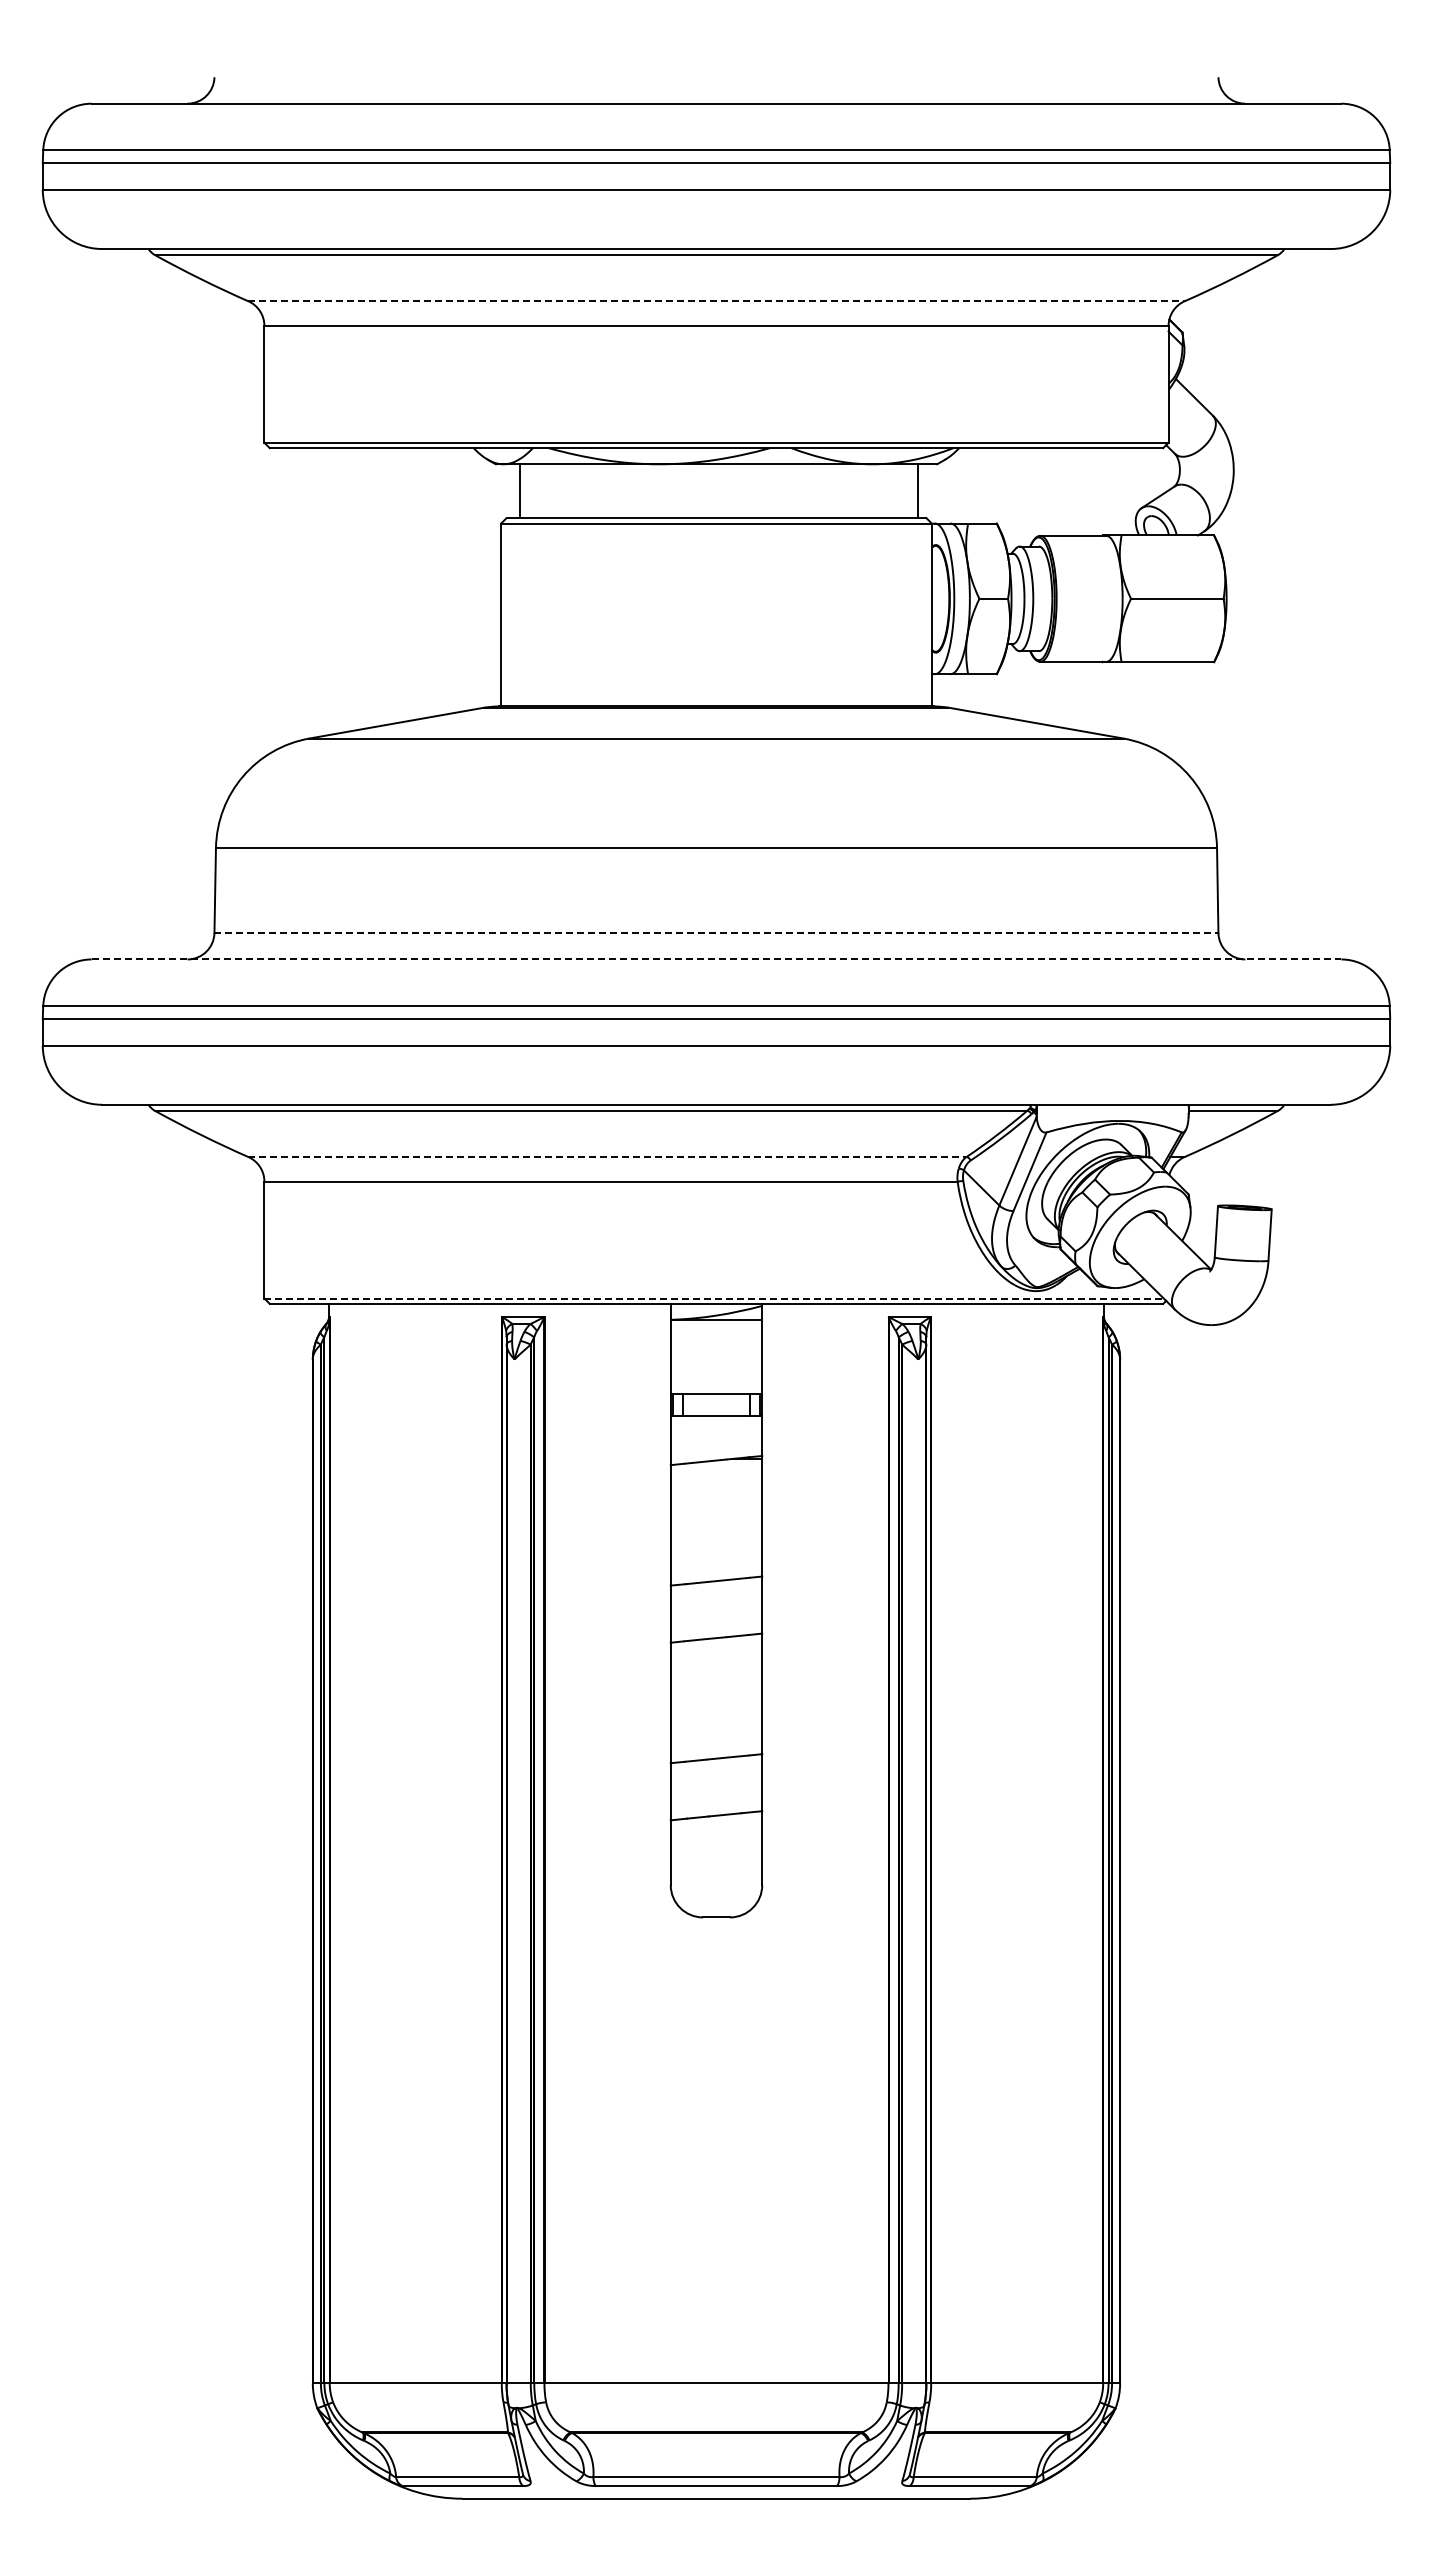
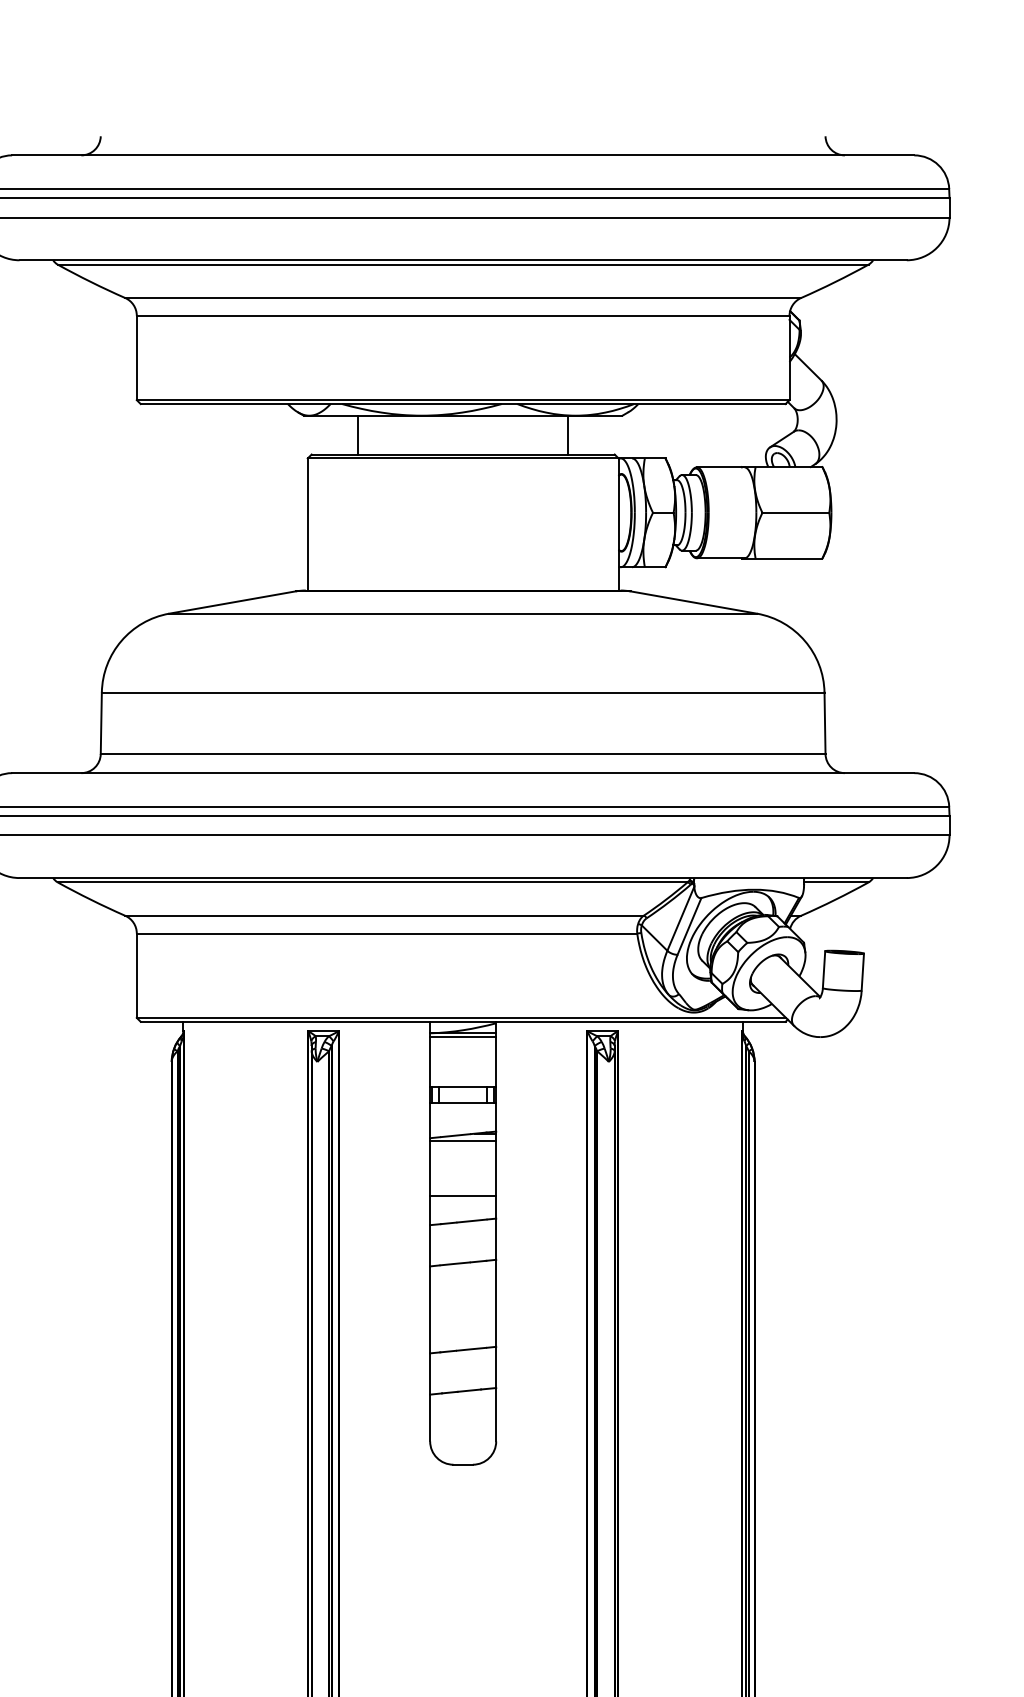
line: (716, 301) -> (463, 298), dashed -> solid
line: (520, 491) -> (358, 435), moved
line: (917, 491) -> (567, 435), moved
line: (716, 932) -> (463, 753), dashed -> solid
line: (716, 959) -> (463, 773), dashed -> solid
line: (607, 1157) -> (384, 916), dashed -> solid
line: (714, 1298) -> (461, 1017), dashed -> solid
line: (716, 1325) -> (463, 1037), added
line: (716, 1469) -> (463, 1141), added
line: (716, 1545) -> (463, 1196), added

